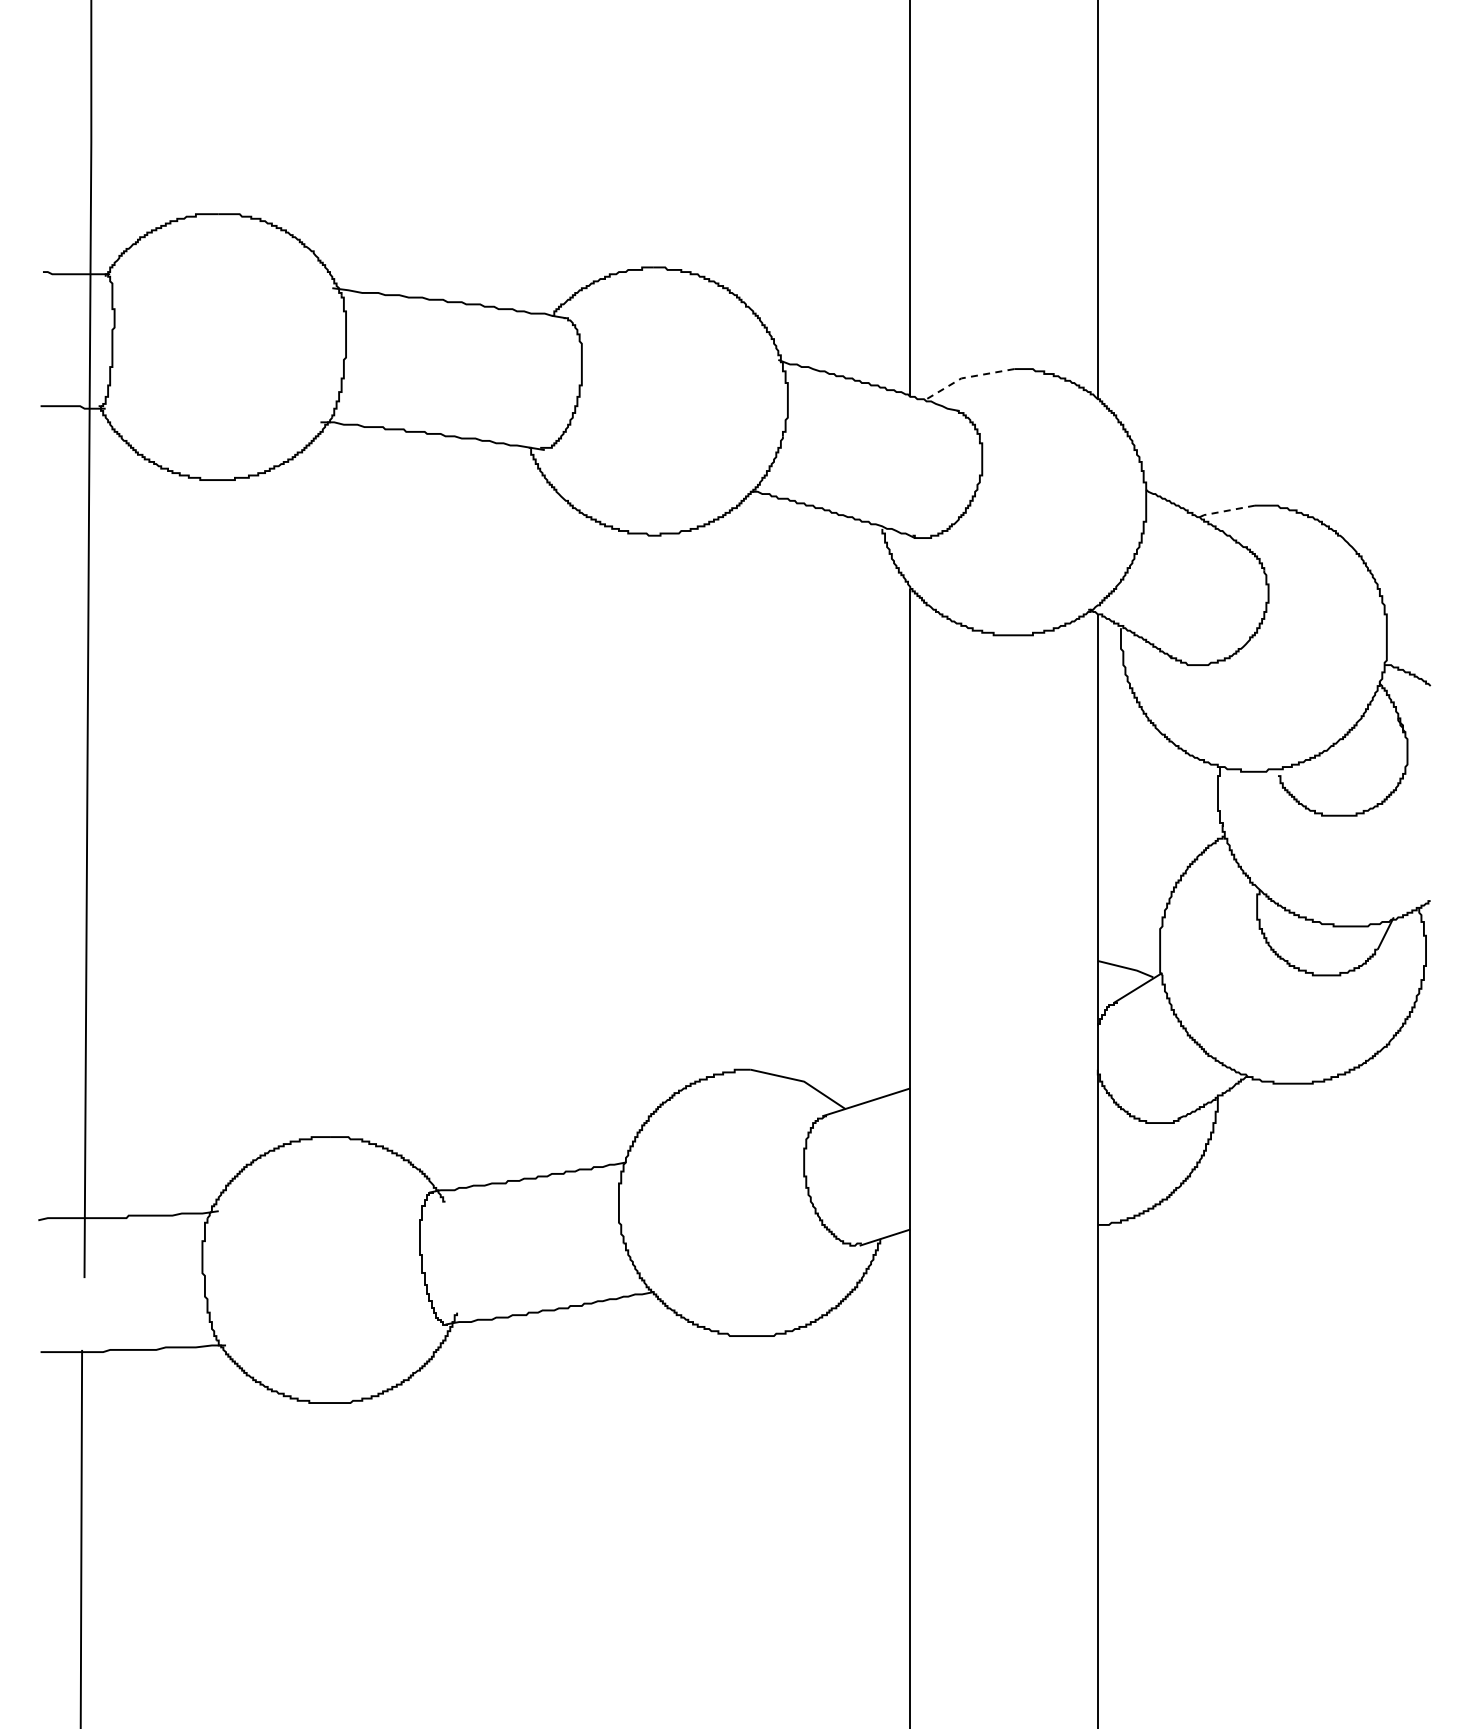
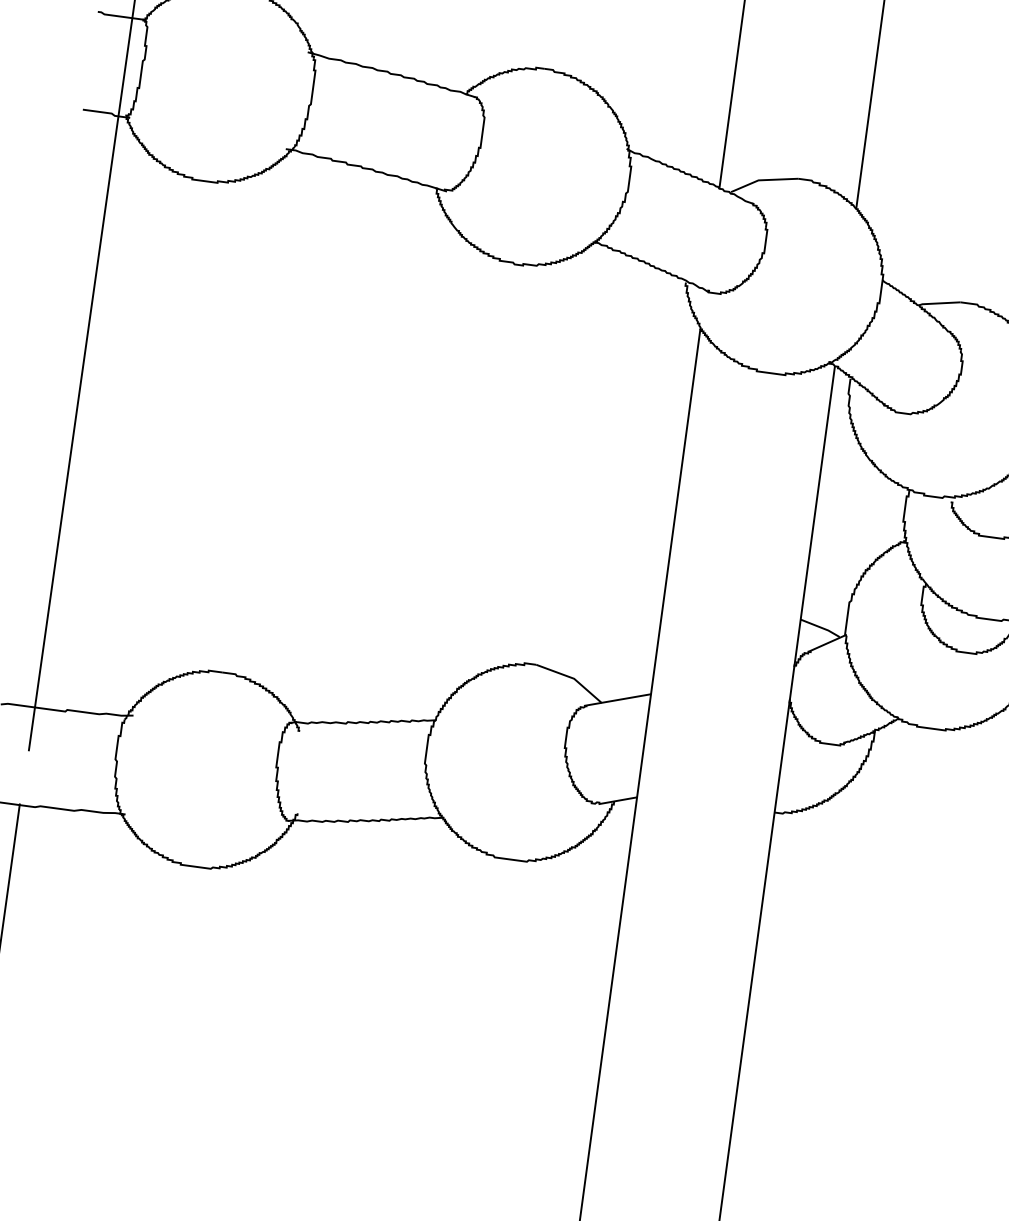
line: (967, 377) -> (763, 180), dashed -> solid
line: (1226, 510) -> (939, 303), dashed -> solid

